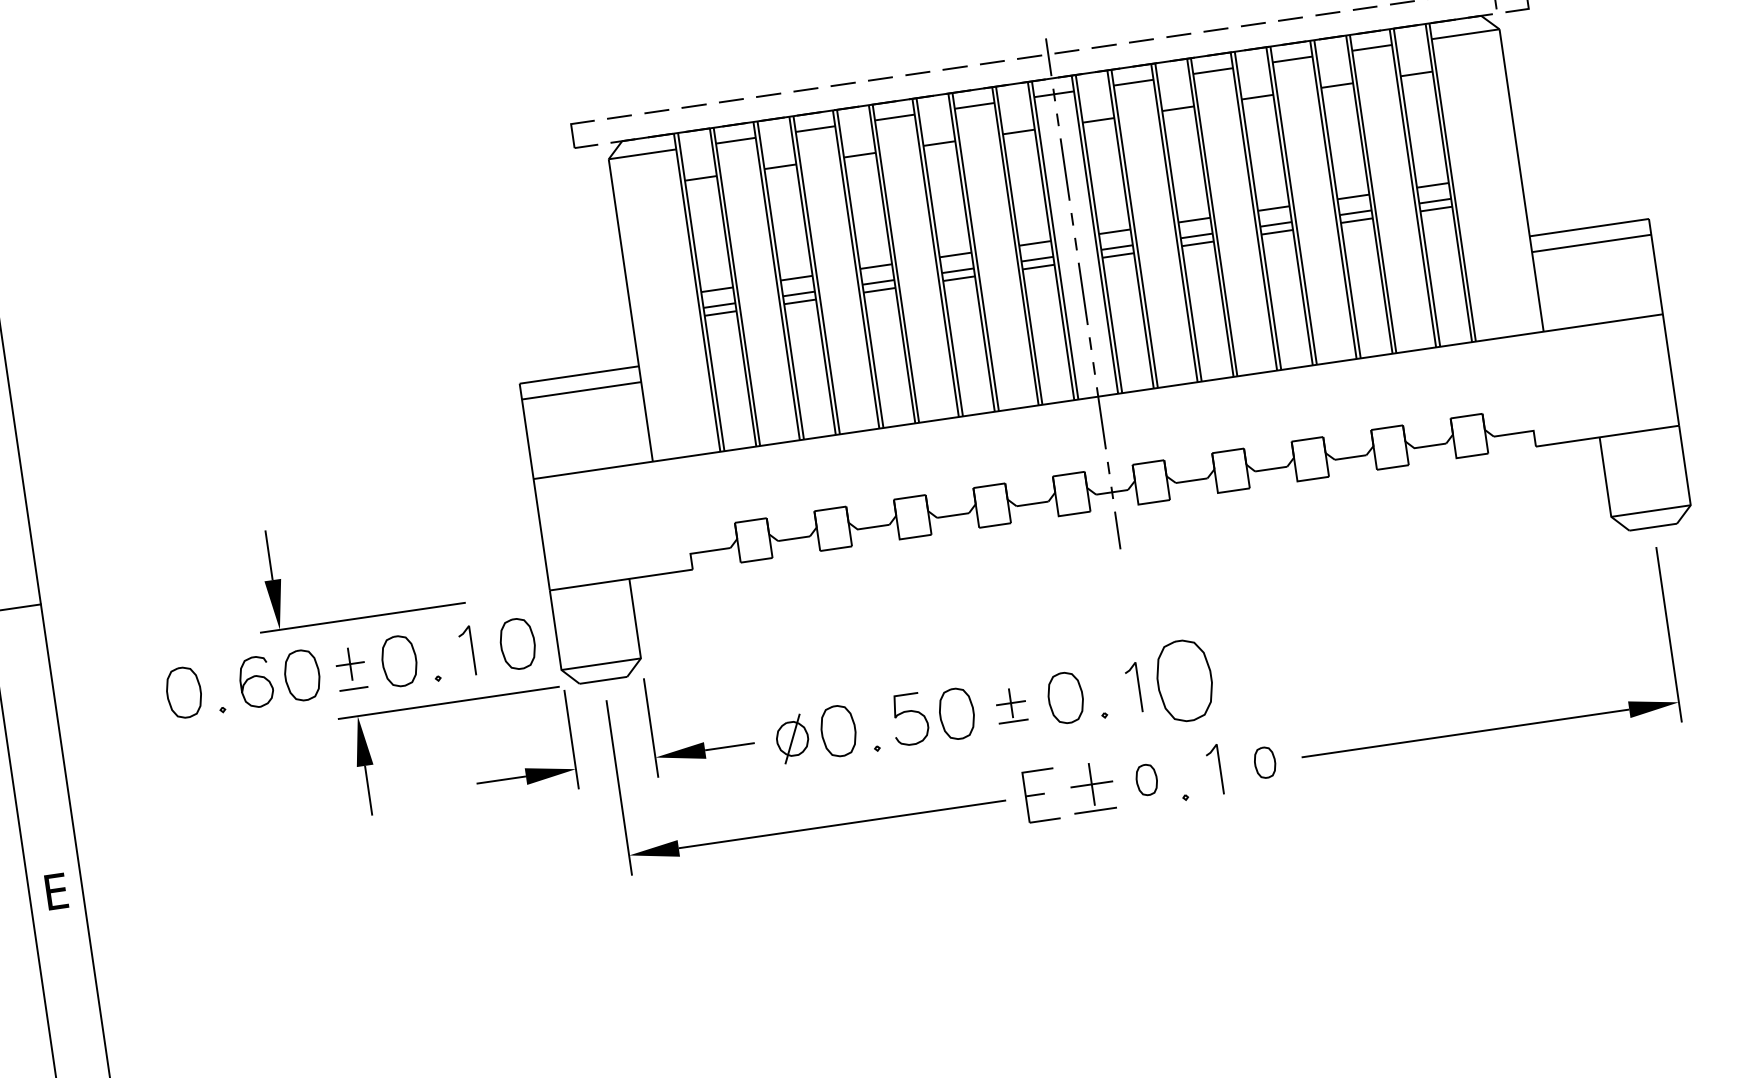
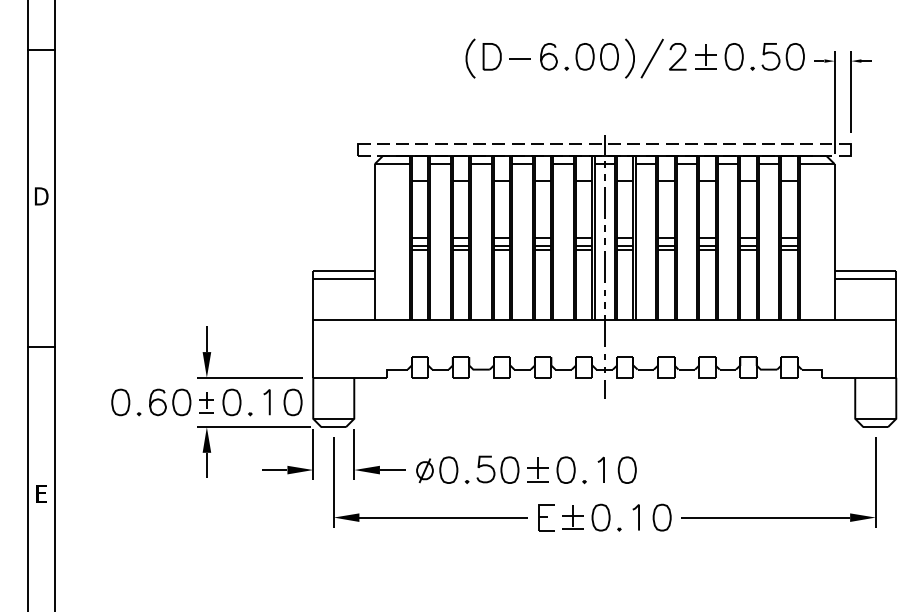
part: (362, 617) -> (249, 377), moved
part: (1182, 679) -> (626, 469), size x0.62
part: (1010, 704) -> (537, 469), size x1.43
part: (1263, 762) -> (661, 517), size x1.67
part: (1145, 779) -> (600, 517), size x1.67

